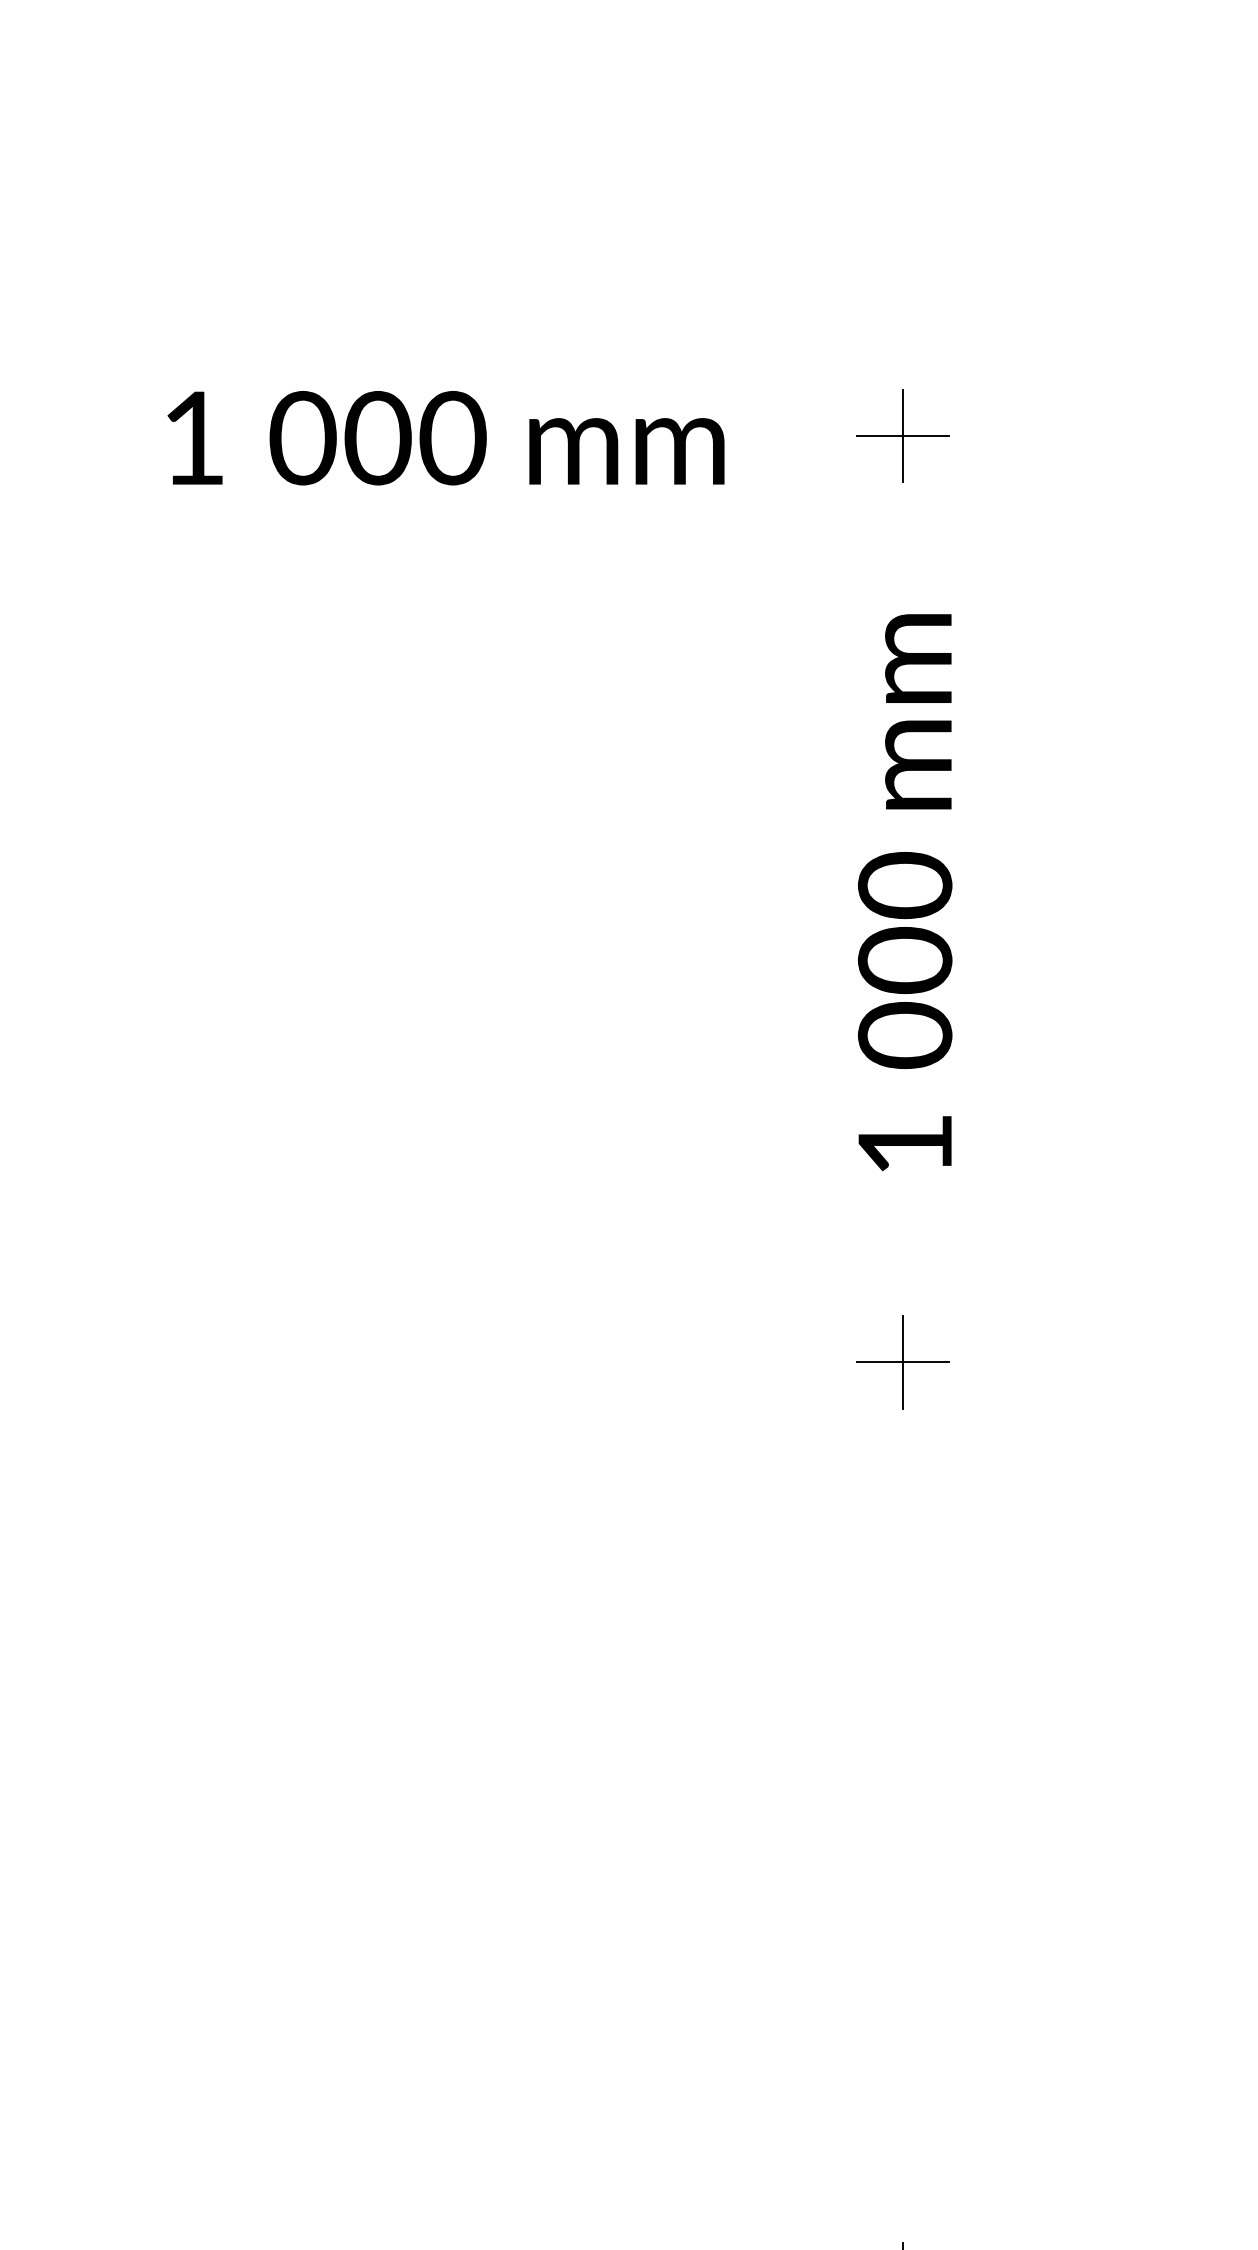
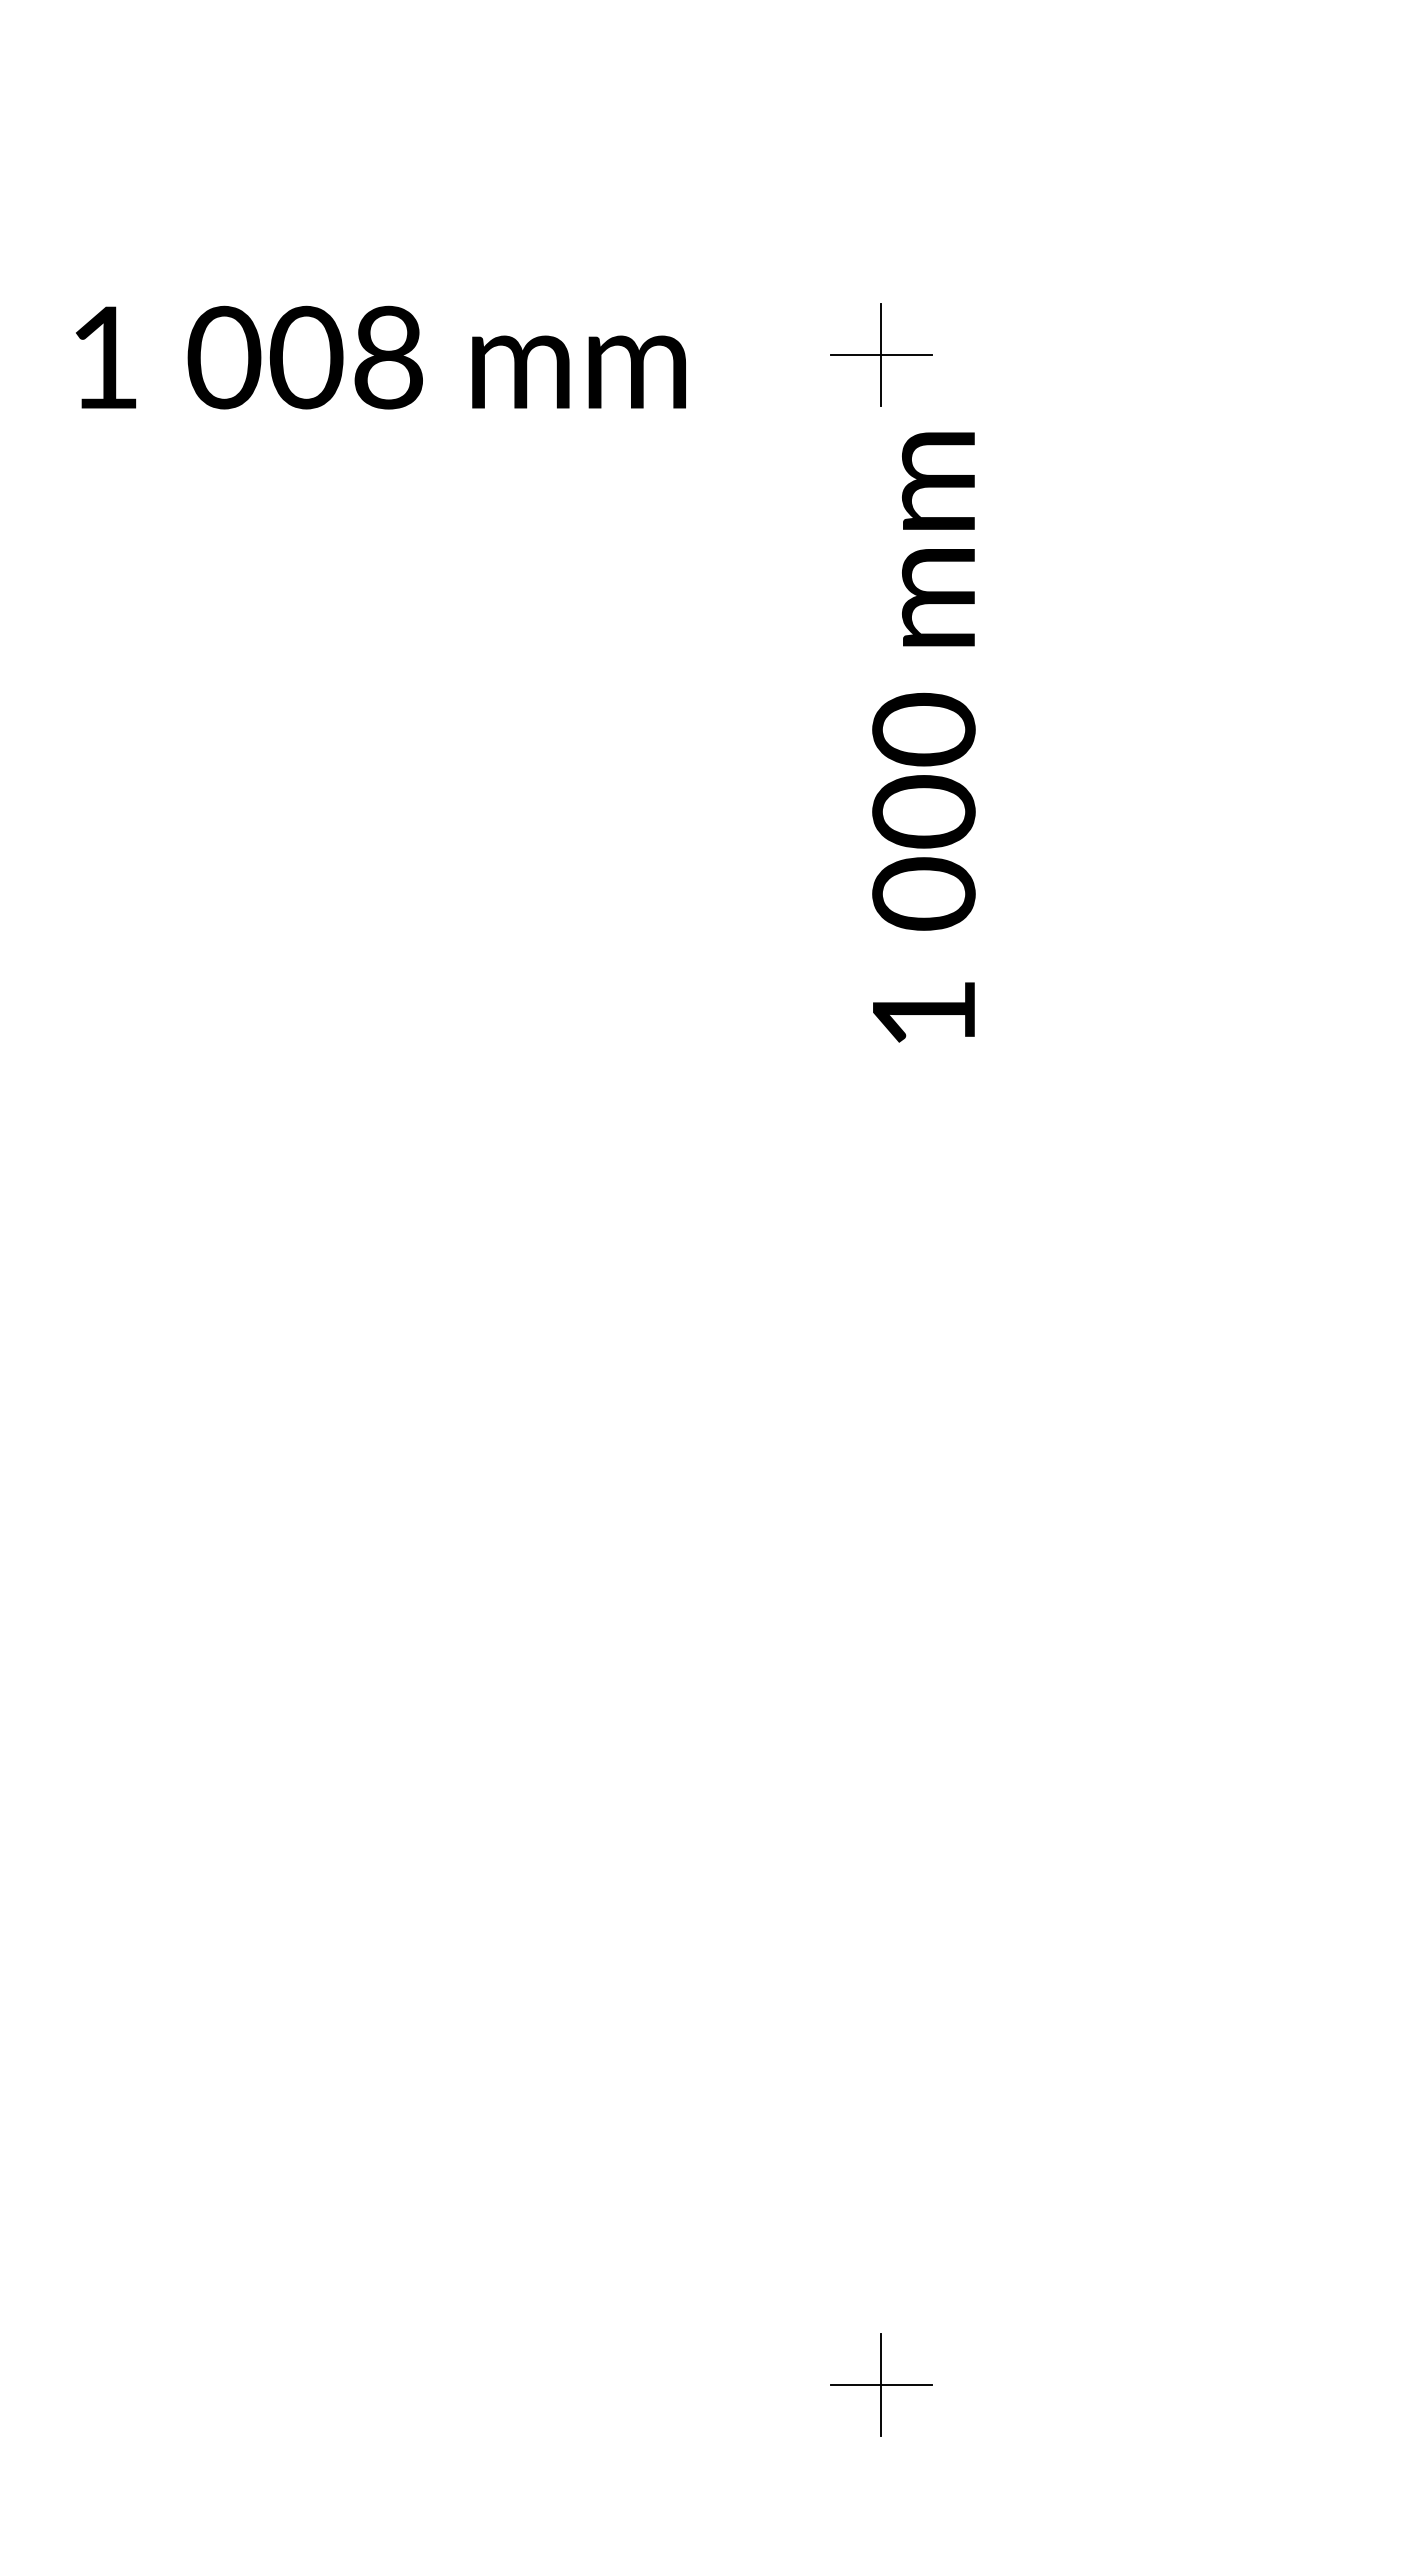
text: (452, 438) -> (388, 357), 000 -> 008
text: (904, 892) -> (923, 737), moved
part: (902, 1361) -> (881, 1369), removed

